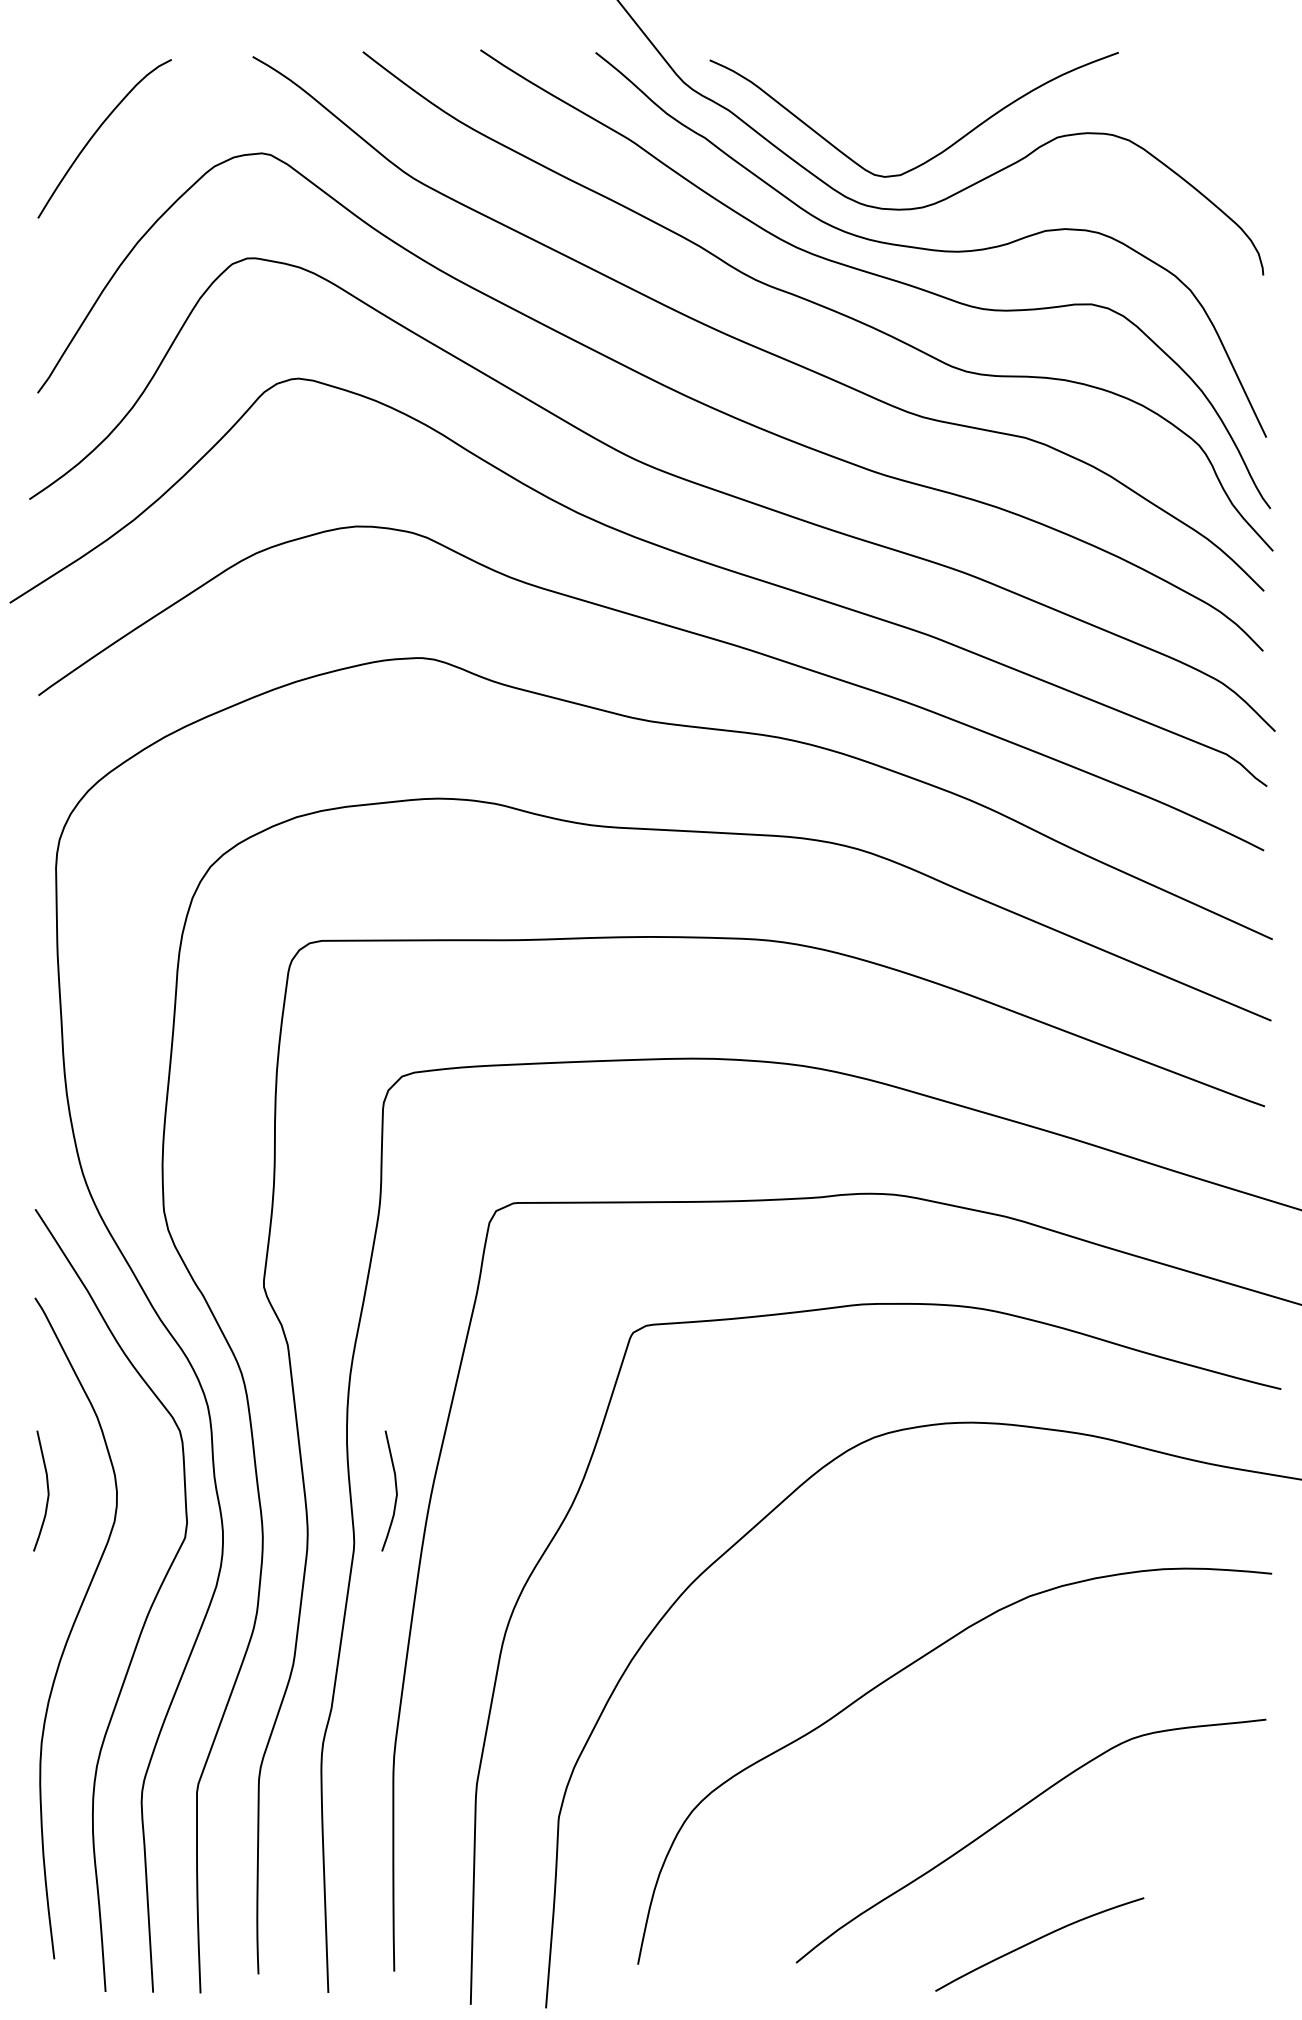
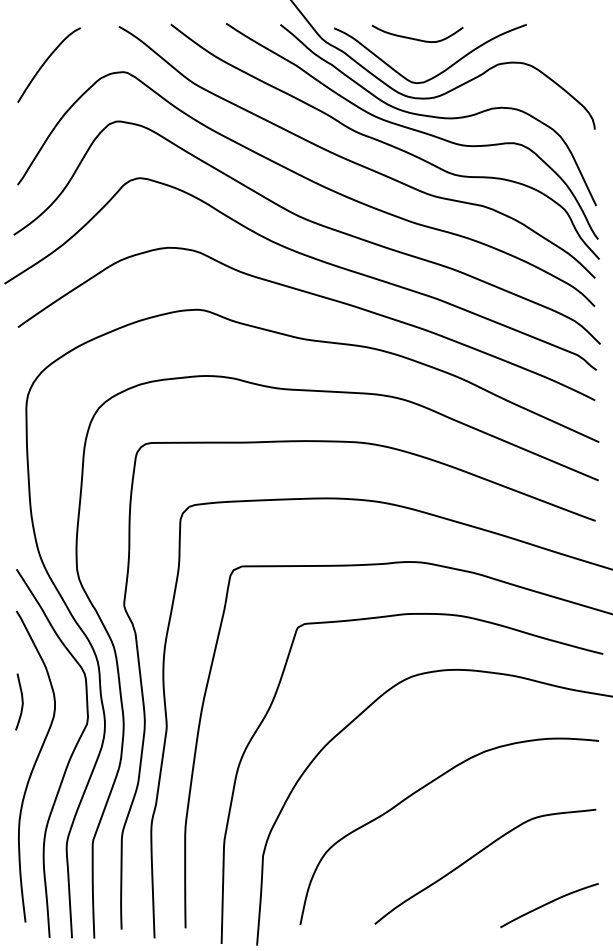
curve: (884, 81) -> (416, 38), added
curve: (394, 1489) -> (185, 701), removed
curve: (1037, 1942) -> (548, 904), moved

